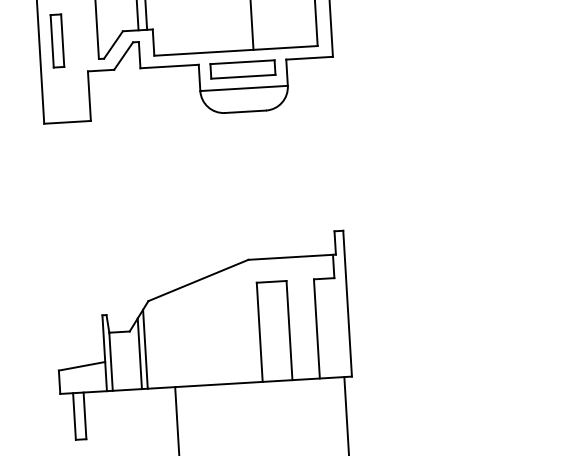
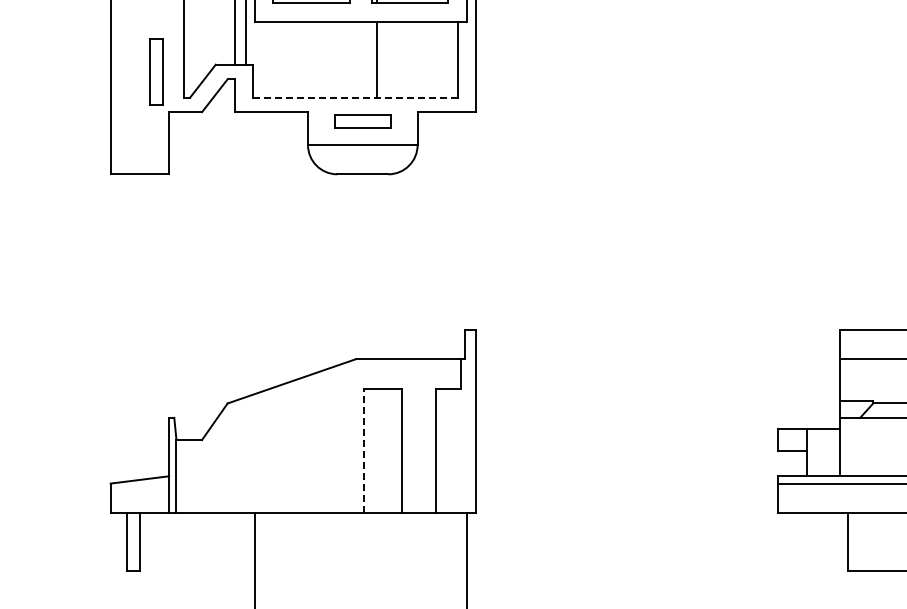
part: (57, 40) -> (156, 71), moved
line: (236, 50) -> (356, 97), solid -> dashed
part: (242, 68) -> (362, 120), size x0.7
line: (259, 332) -> (364, 450), solid -> dashed
line: (145, 348) -> (220, 462), removed
line: (140, 353) -> (213, 468), removed

